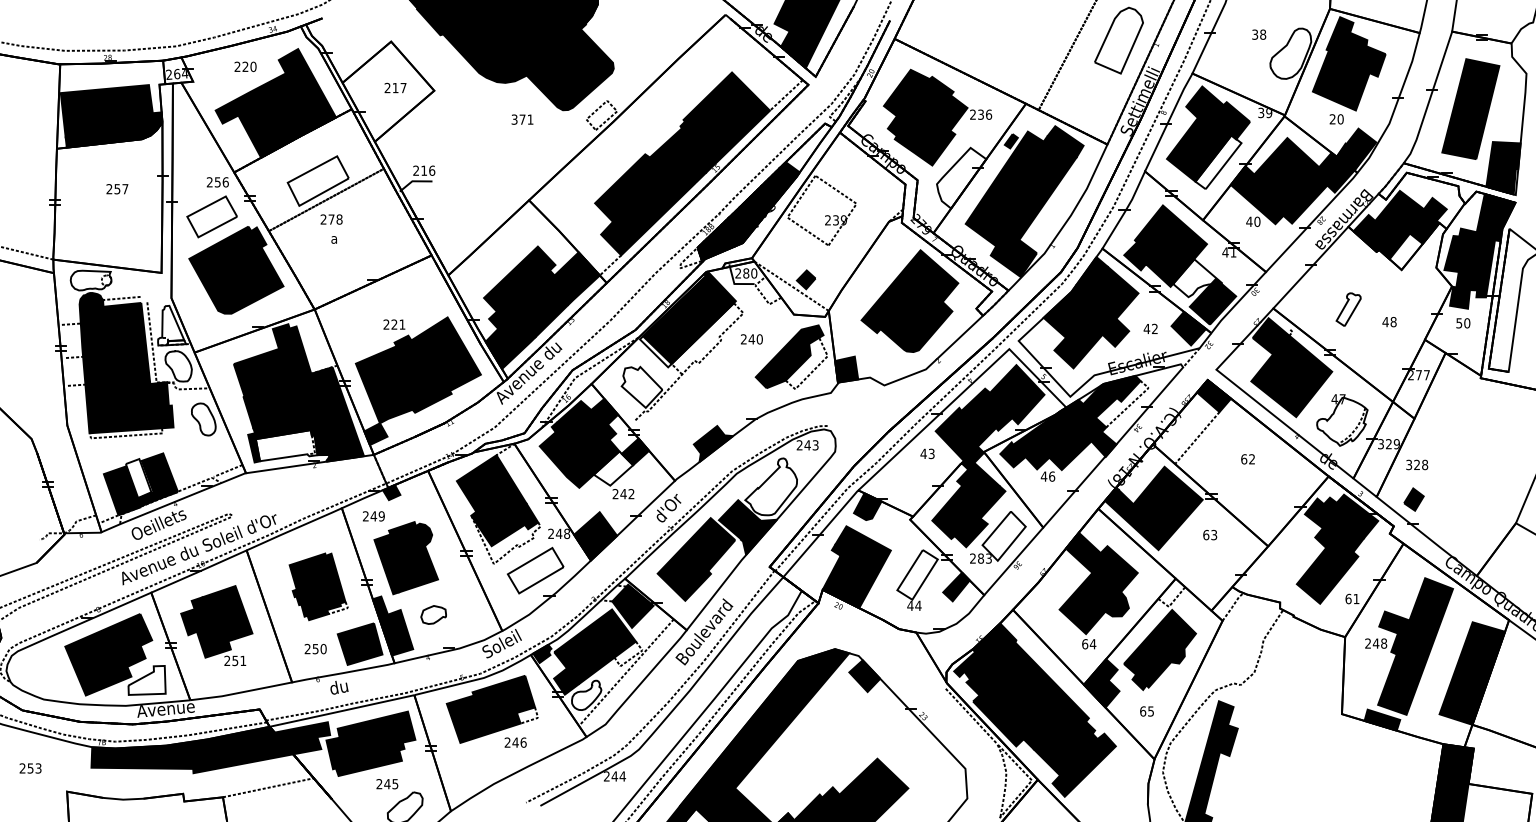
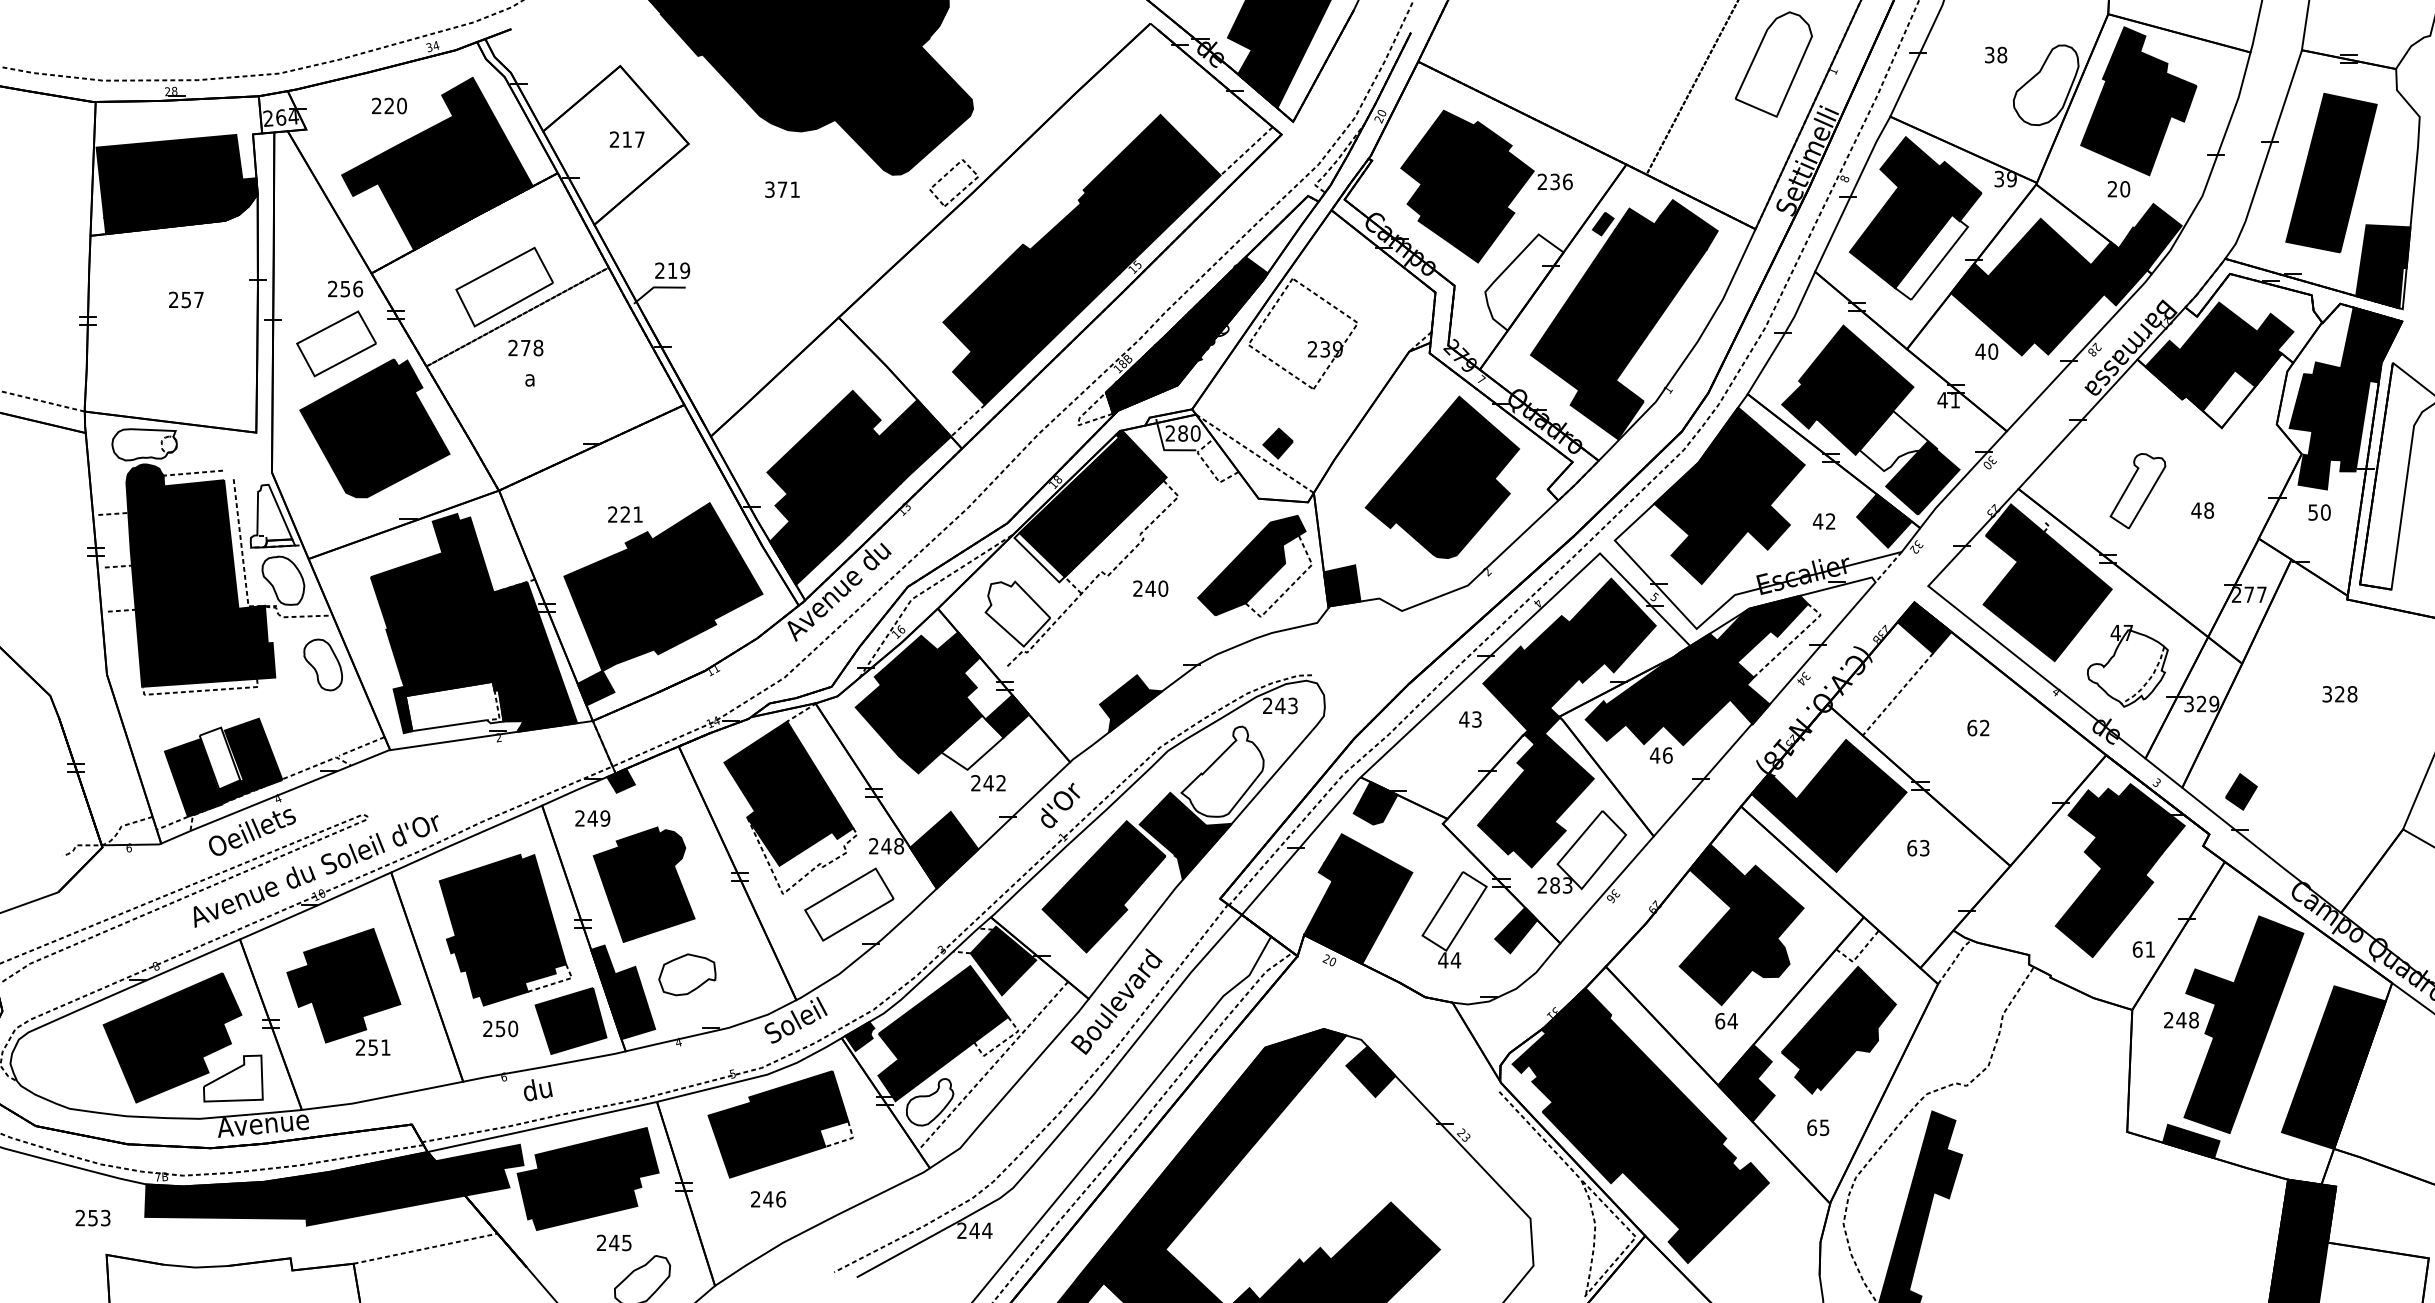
text: (522, 119) -> (782, 189), moved
text: (432, 170) -> (685, 270), 216 -> 219
part: (1348, 309) -> (2137, 490), size x1.43
text: (751, 339) -> (1150, 588), moved
text: (1417, 464) -> (2340, 693), moved
part: (318, 586) -> (505, 929), size x1.43
part: (433, 614) -> (687, 974), size x1.43
text: (515, 742) -> (768, 1199), moved
text: (30, 768) -> (92, 1218), moved

